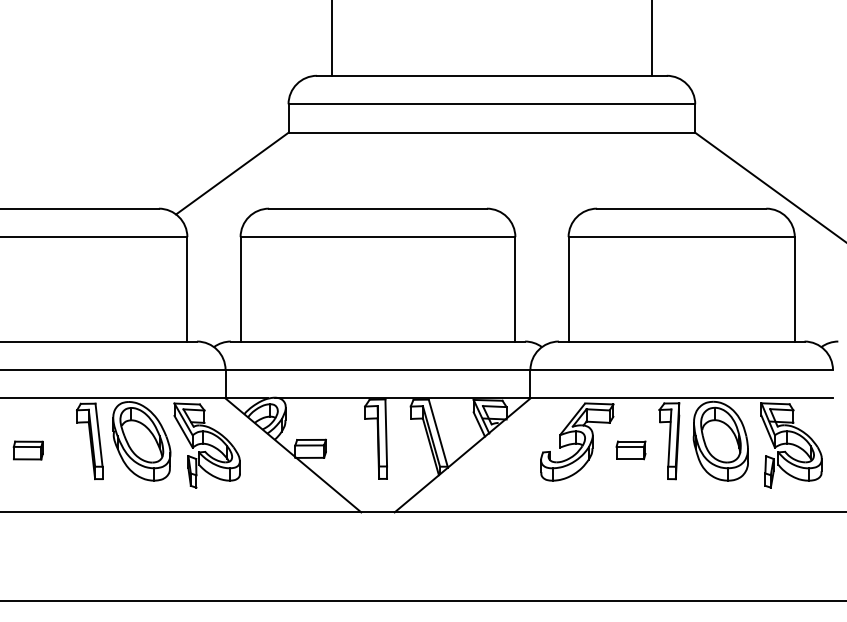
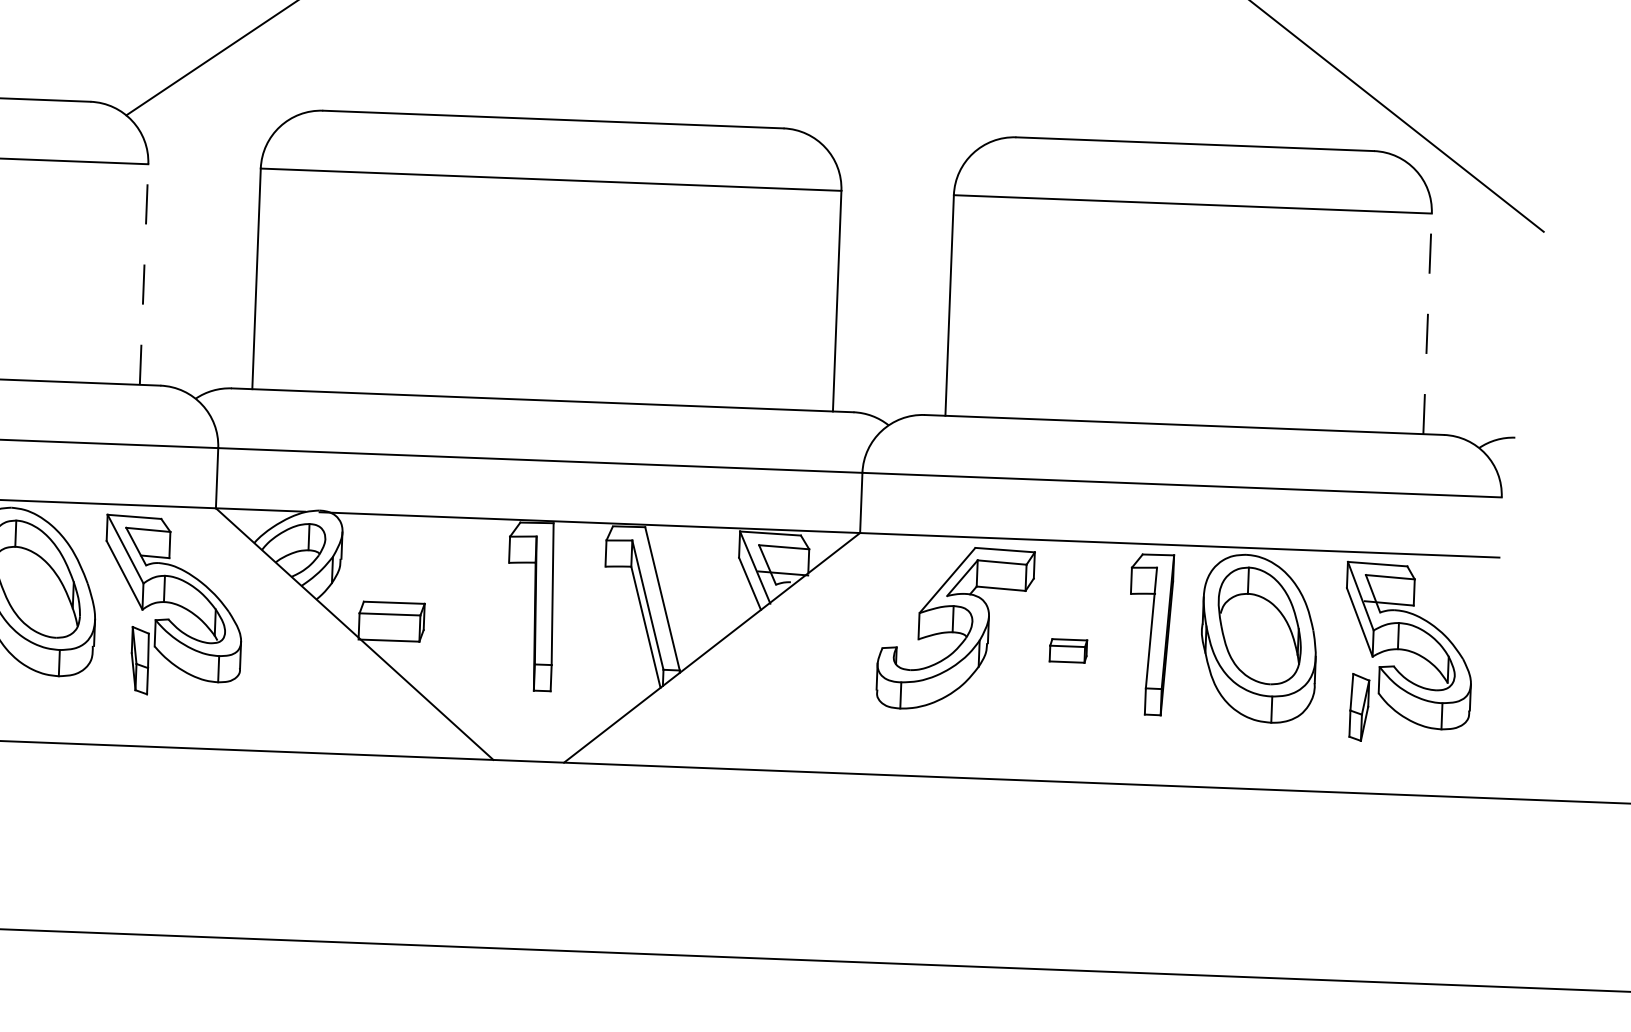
line: (187, 288) -> (144, 272), solid -> dashed
line: (794, 288) -> (1427, 322), solid -> dashed
part: (630, 450) -> (1067, 651), size x0.6

